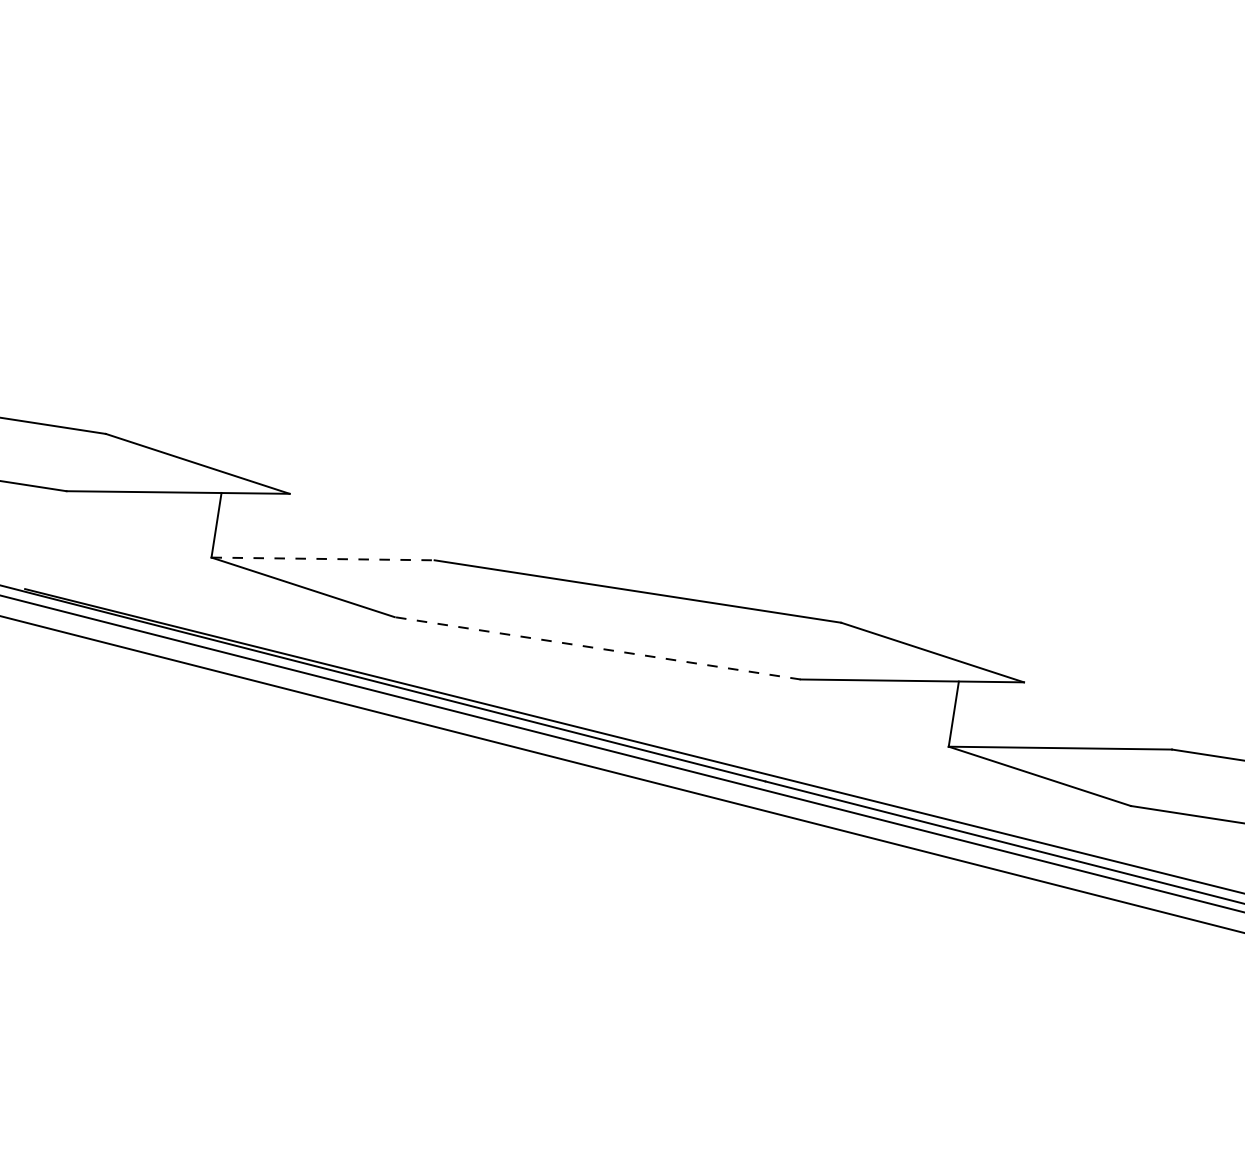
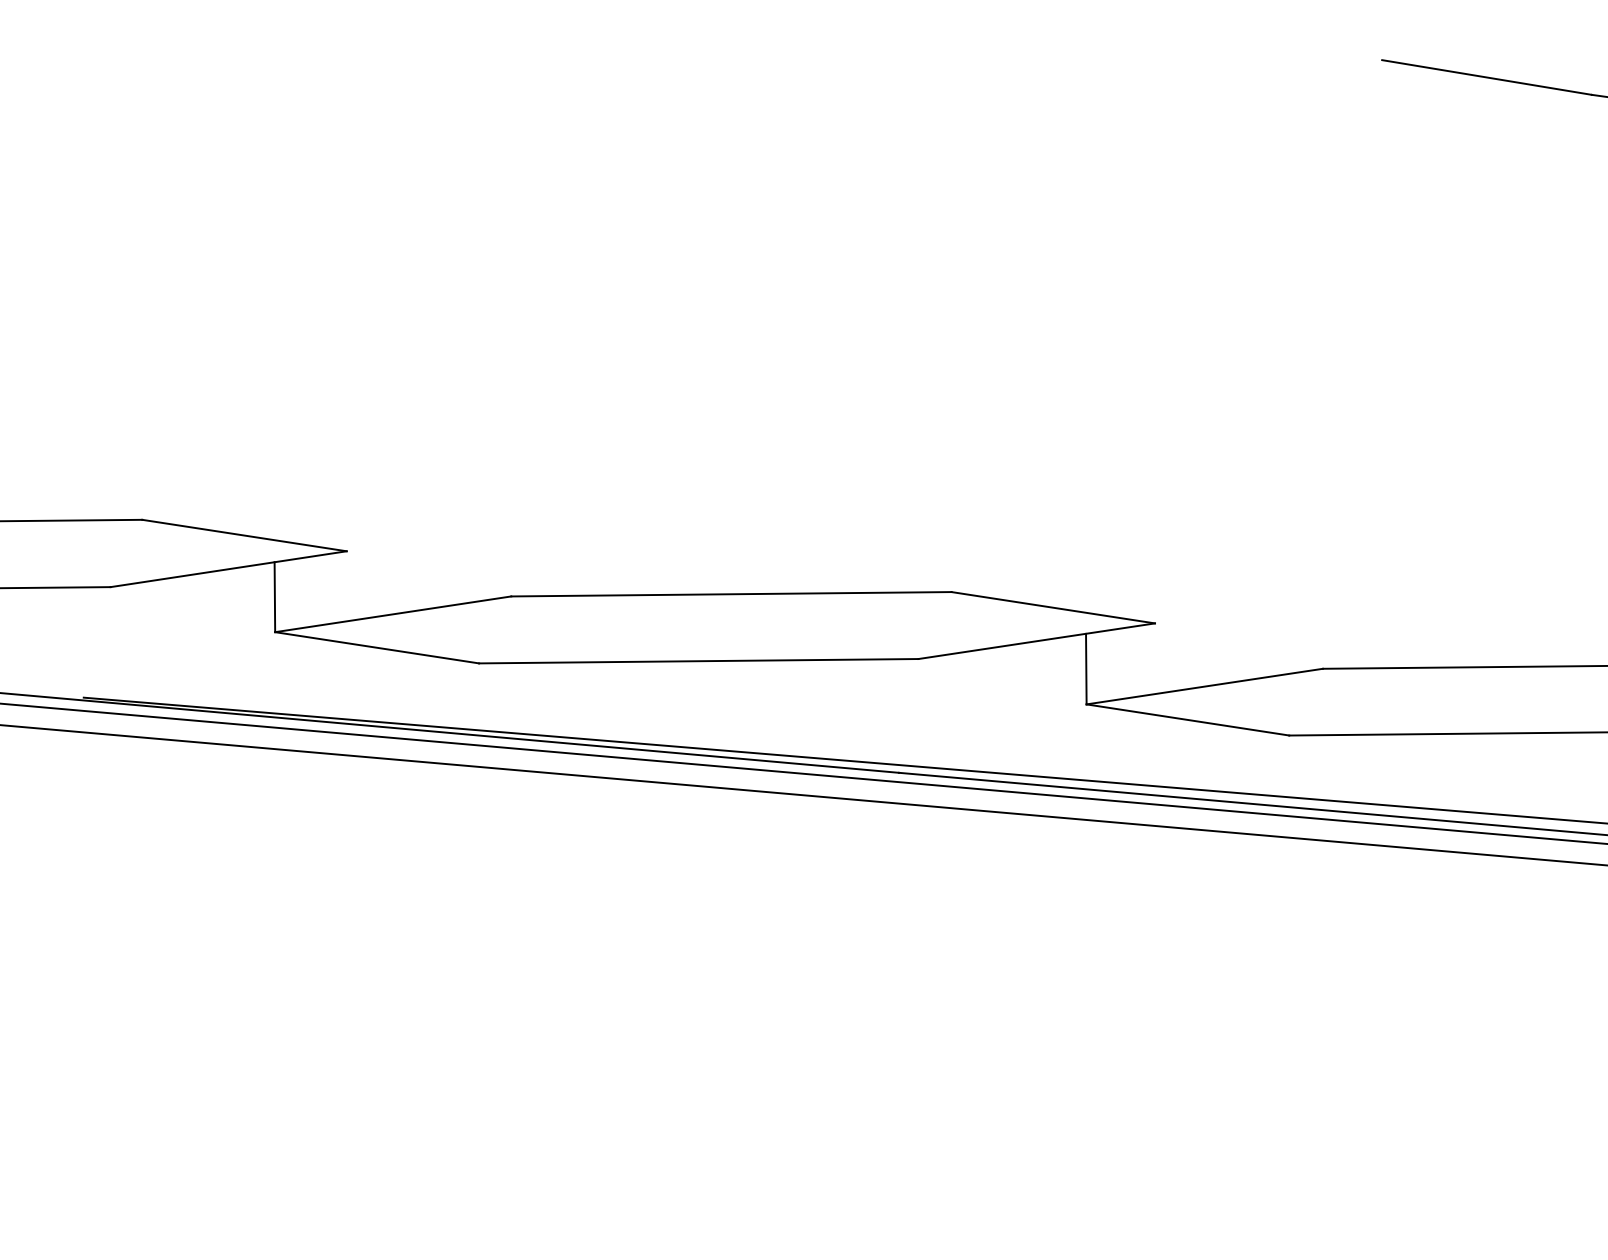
line: (323, 559) -> (393, 614), dashed -> solid
line: (597, 648) -> (698, 661), dashed -> solid

